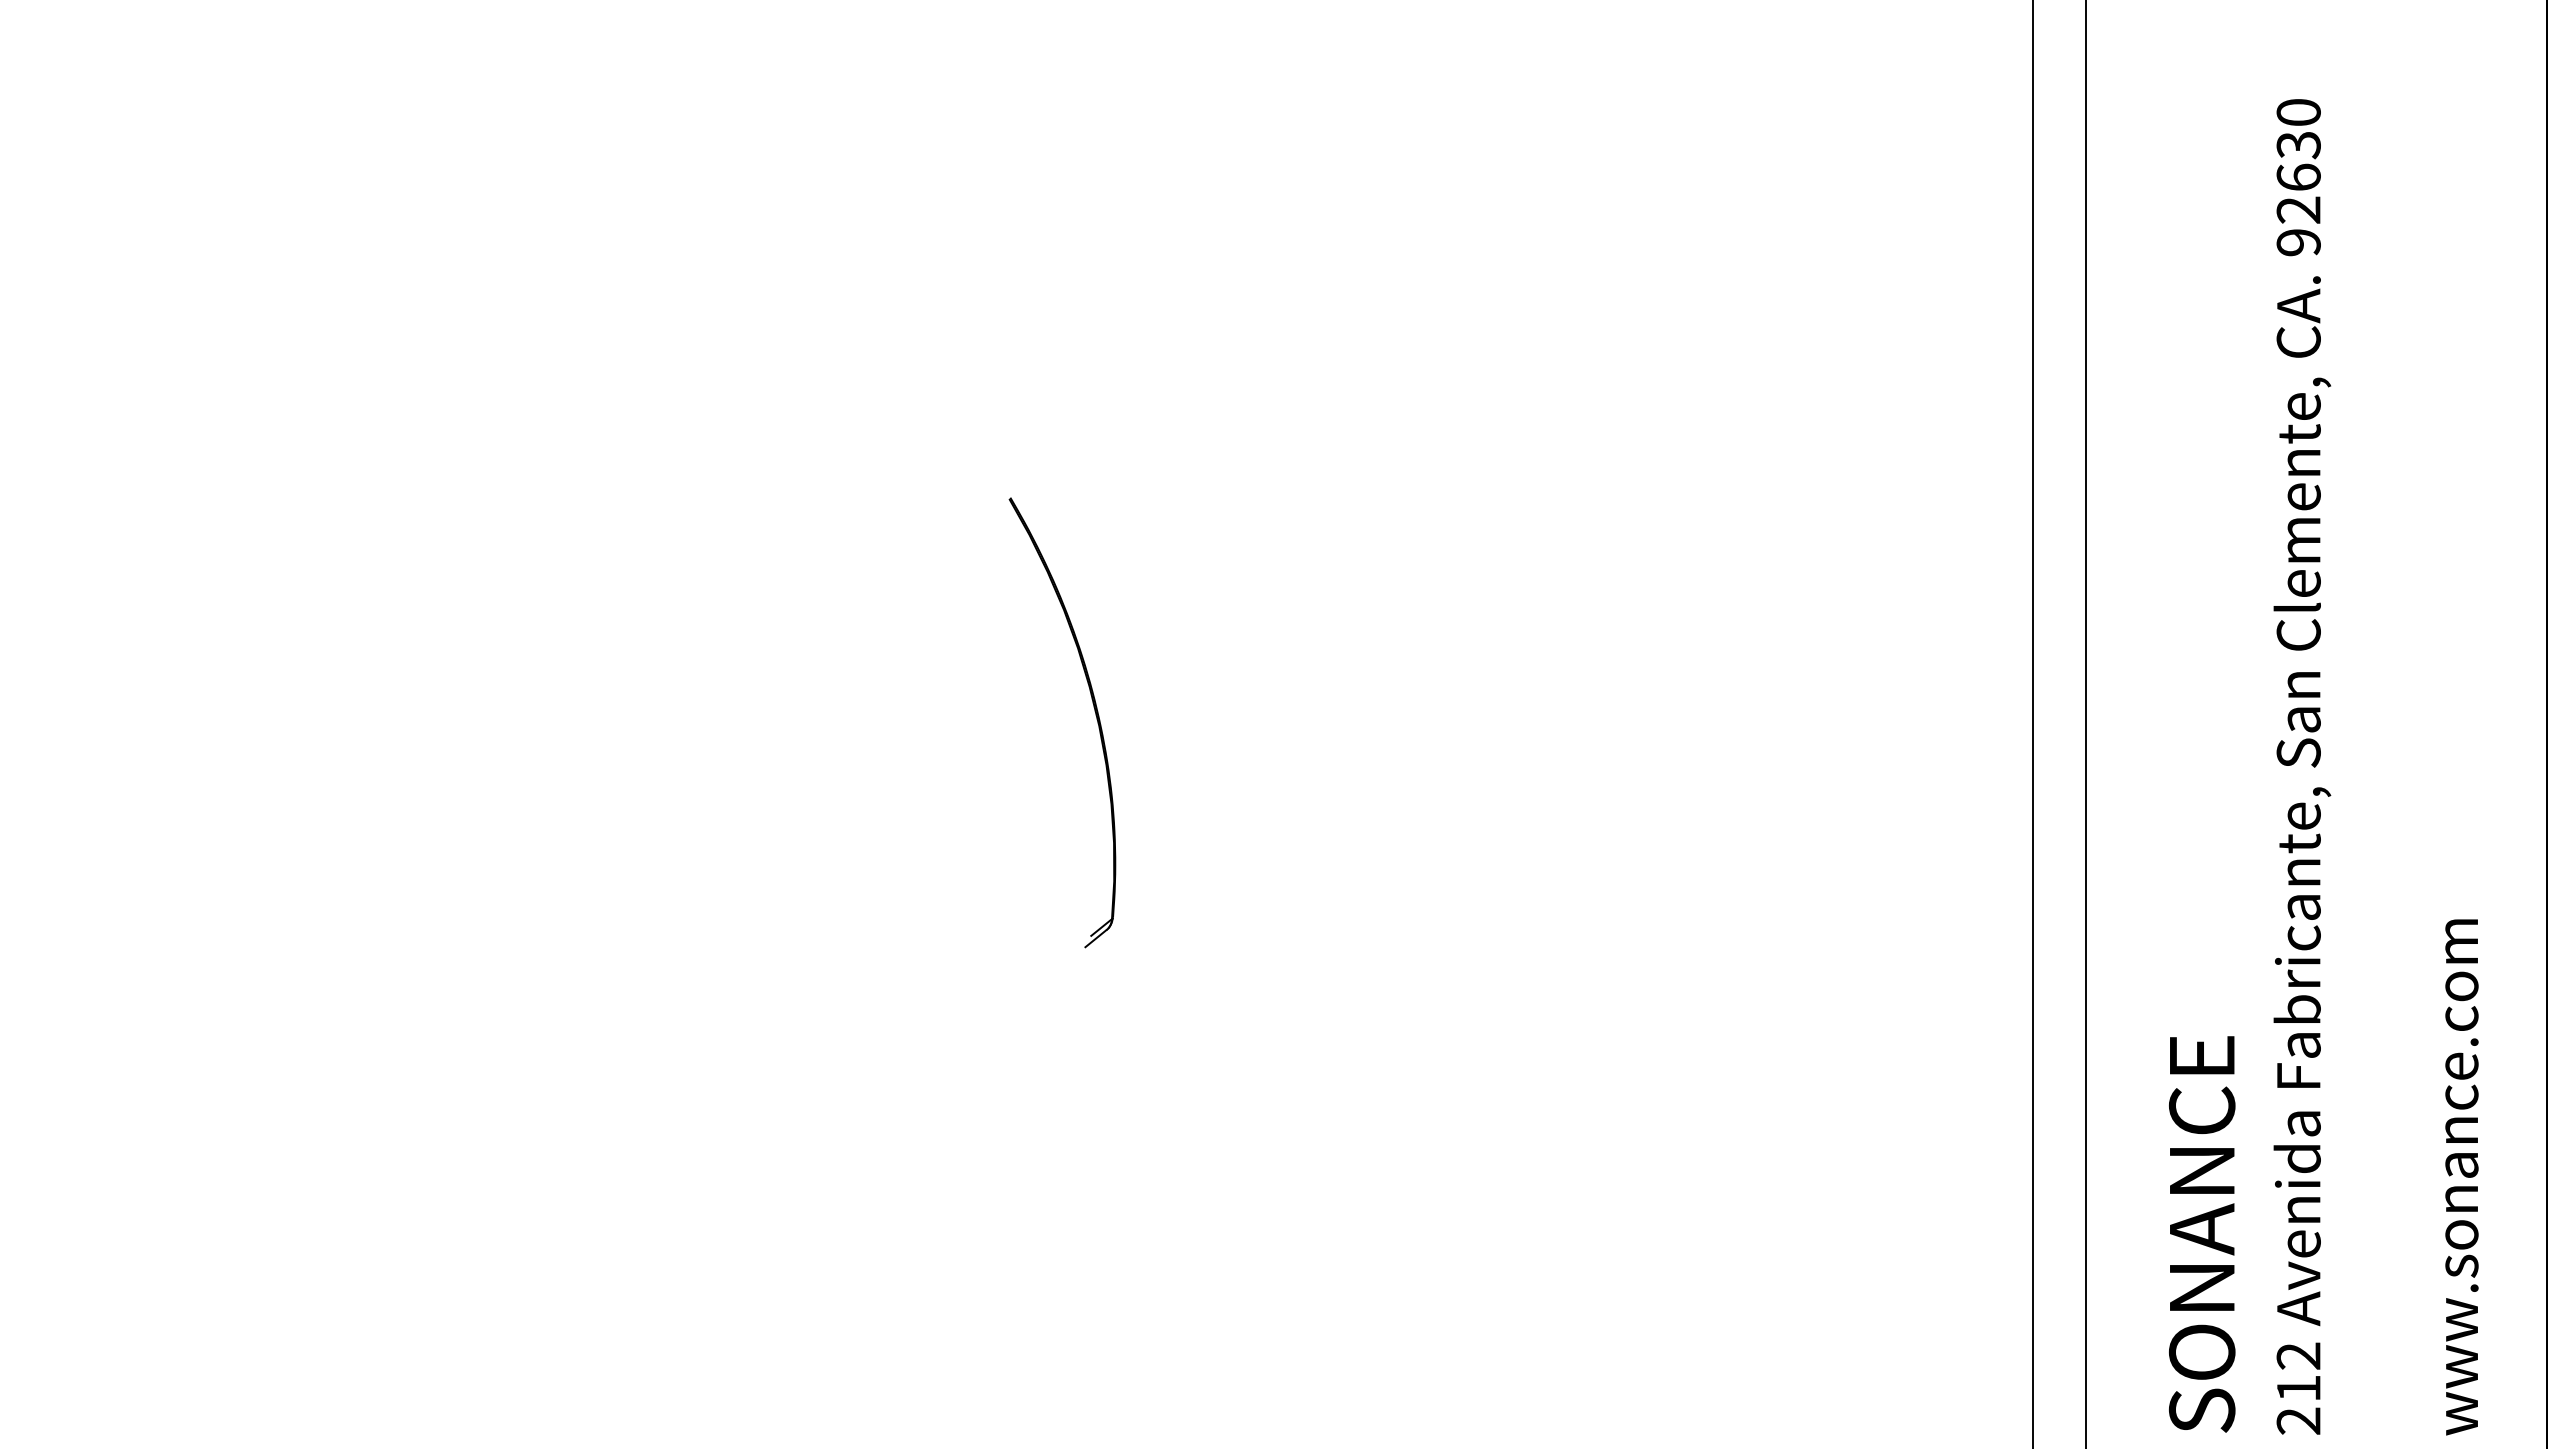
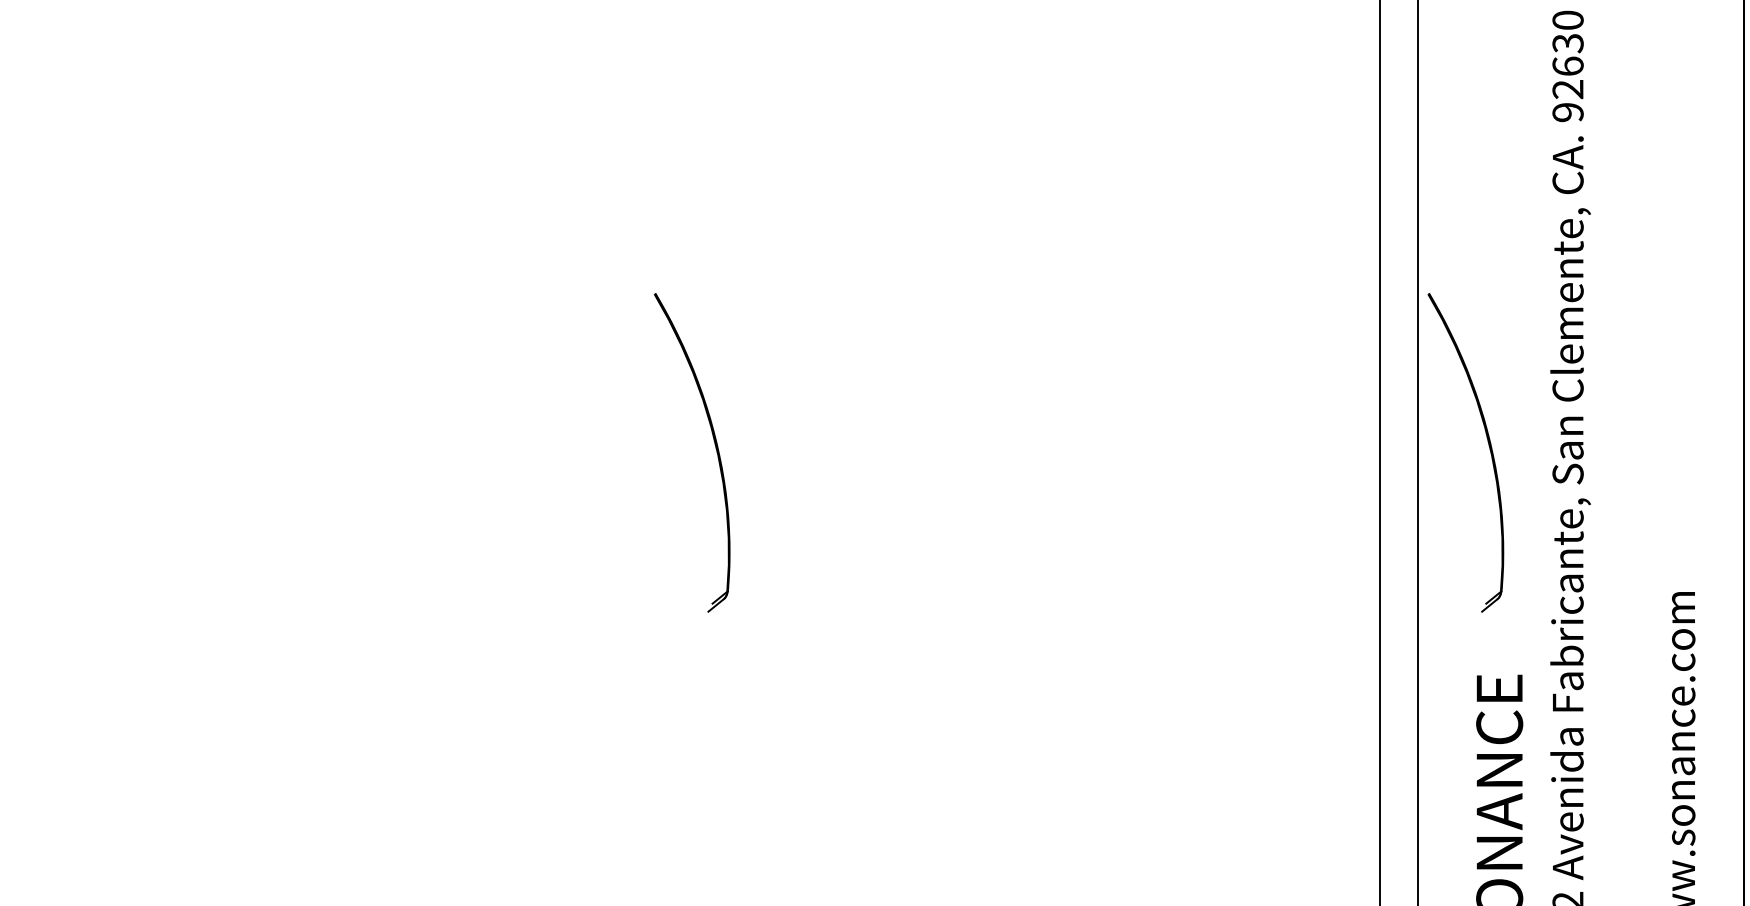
part: (2187, 715) -> (1489, 447), added

